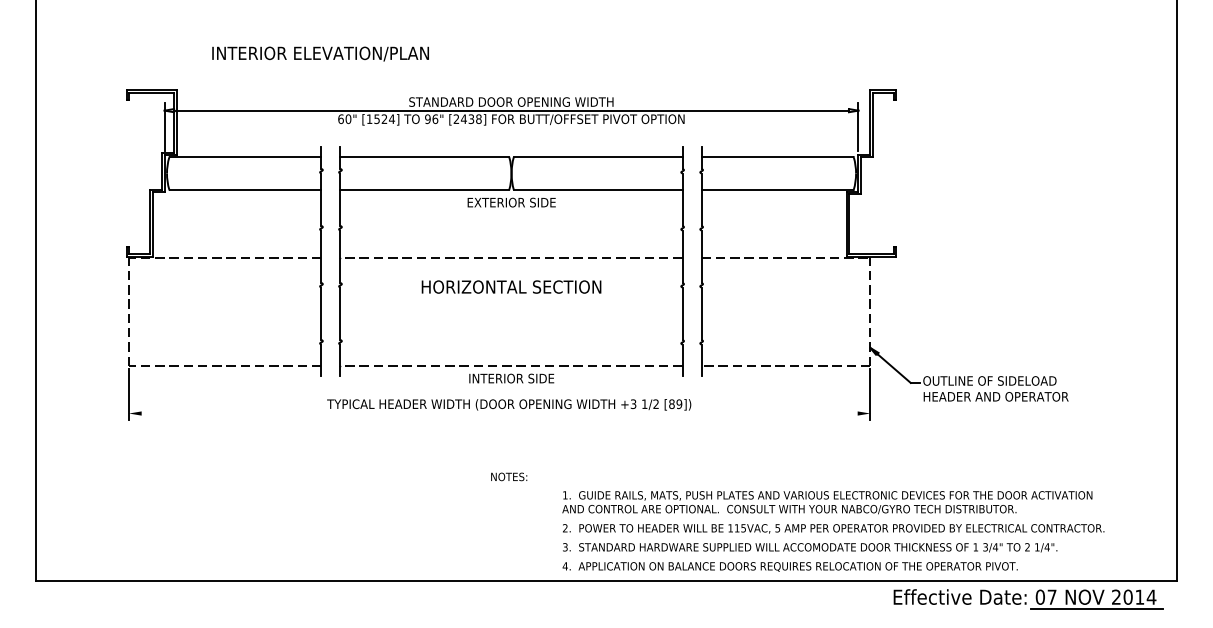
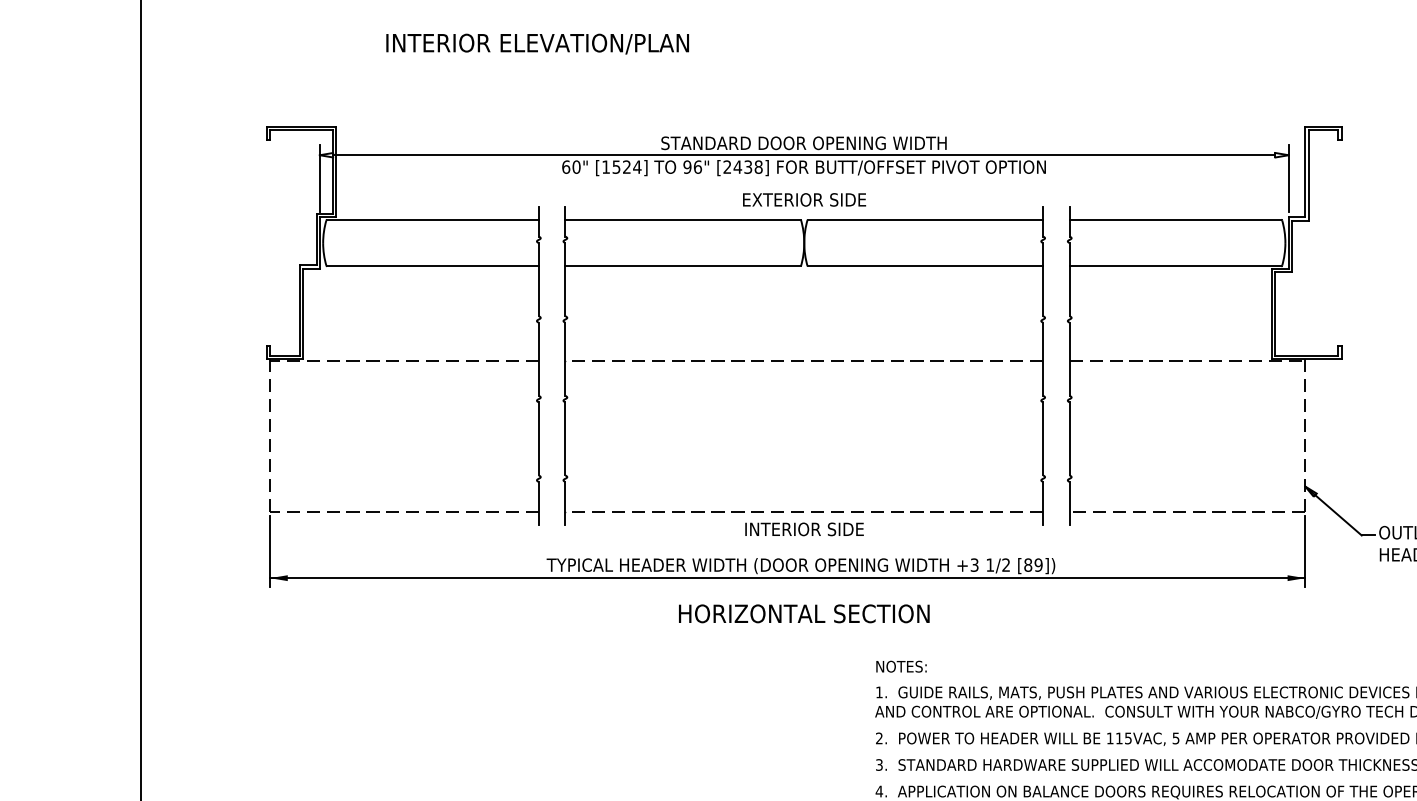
text: (320, 53) -> (537, 43), moved
text: (511, 202) -> (804, 199), moved
text: (511, 286) -> (804, 613), moved
line: (499, 413) -> (787, 578), added
text: (509, 476) -> (901, 666), moved

